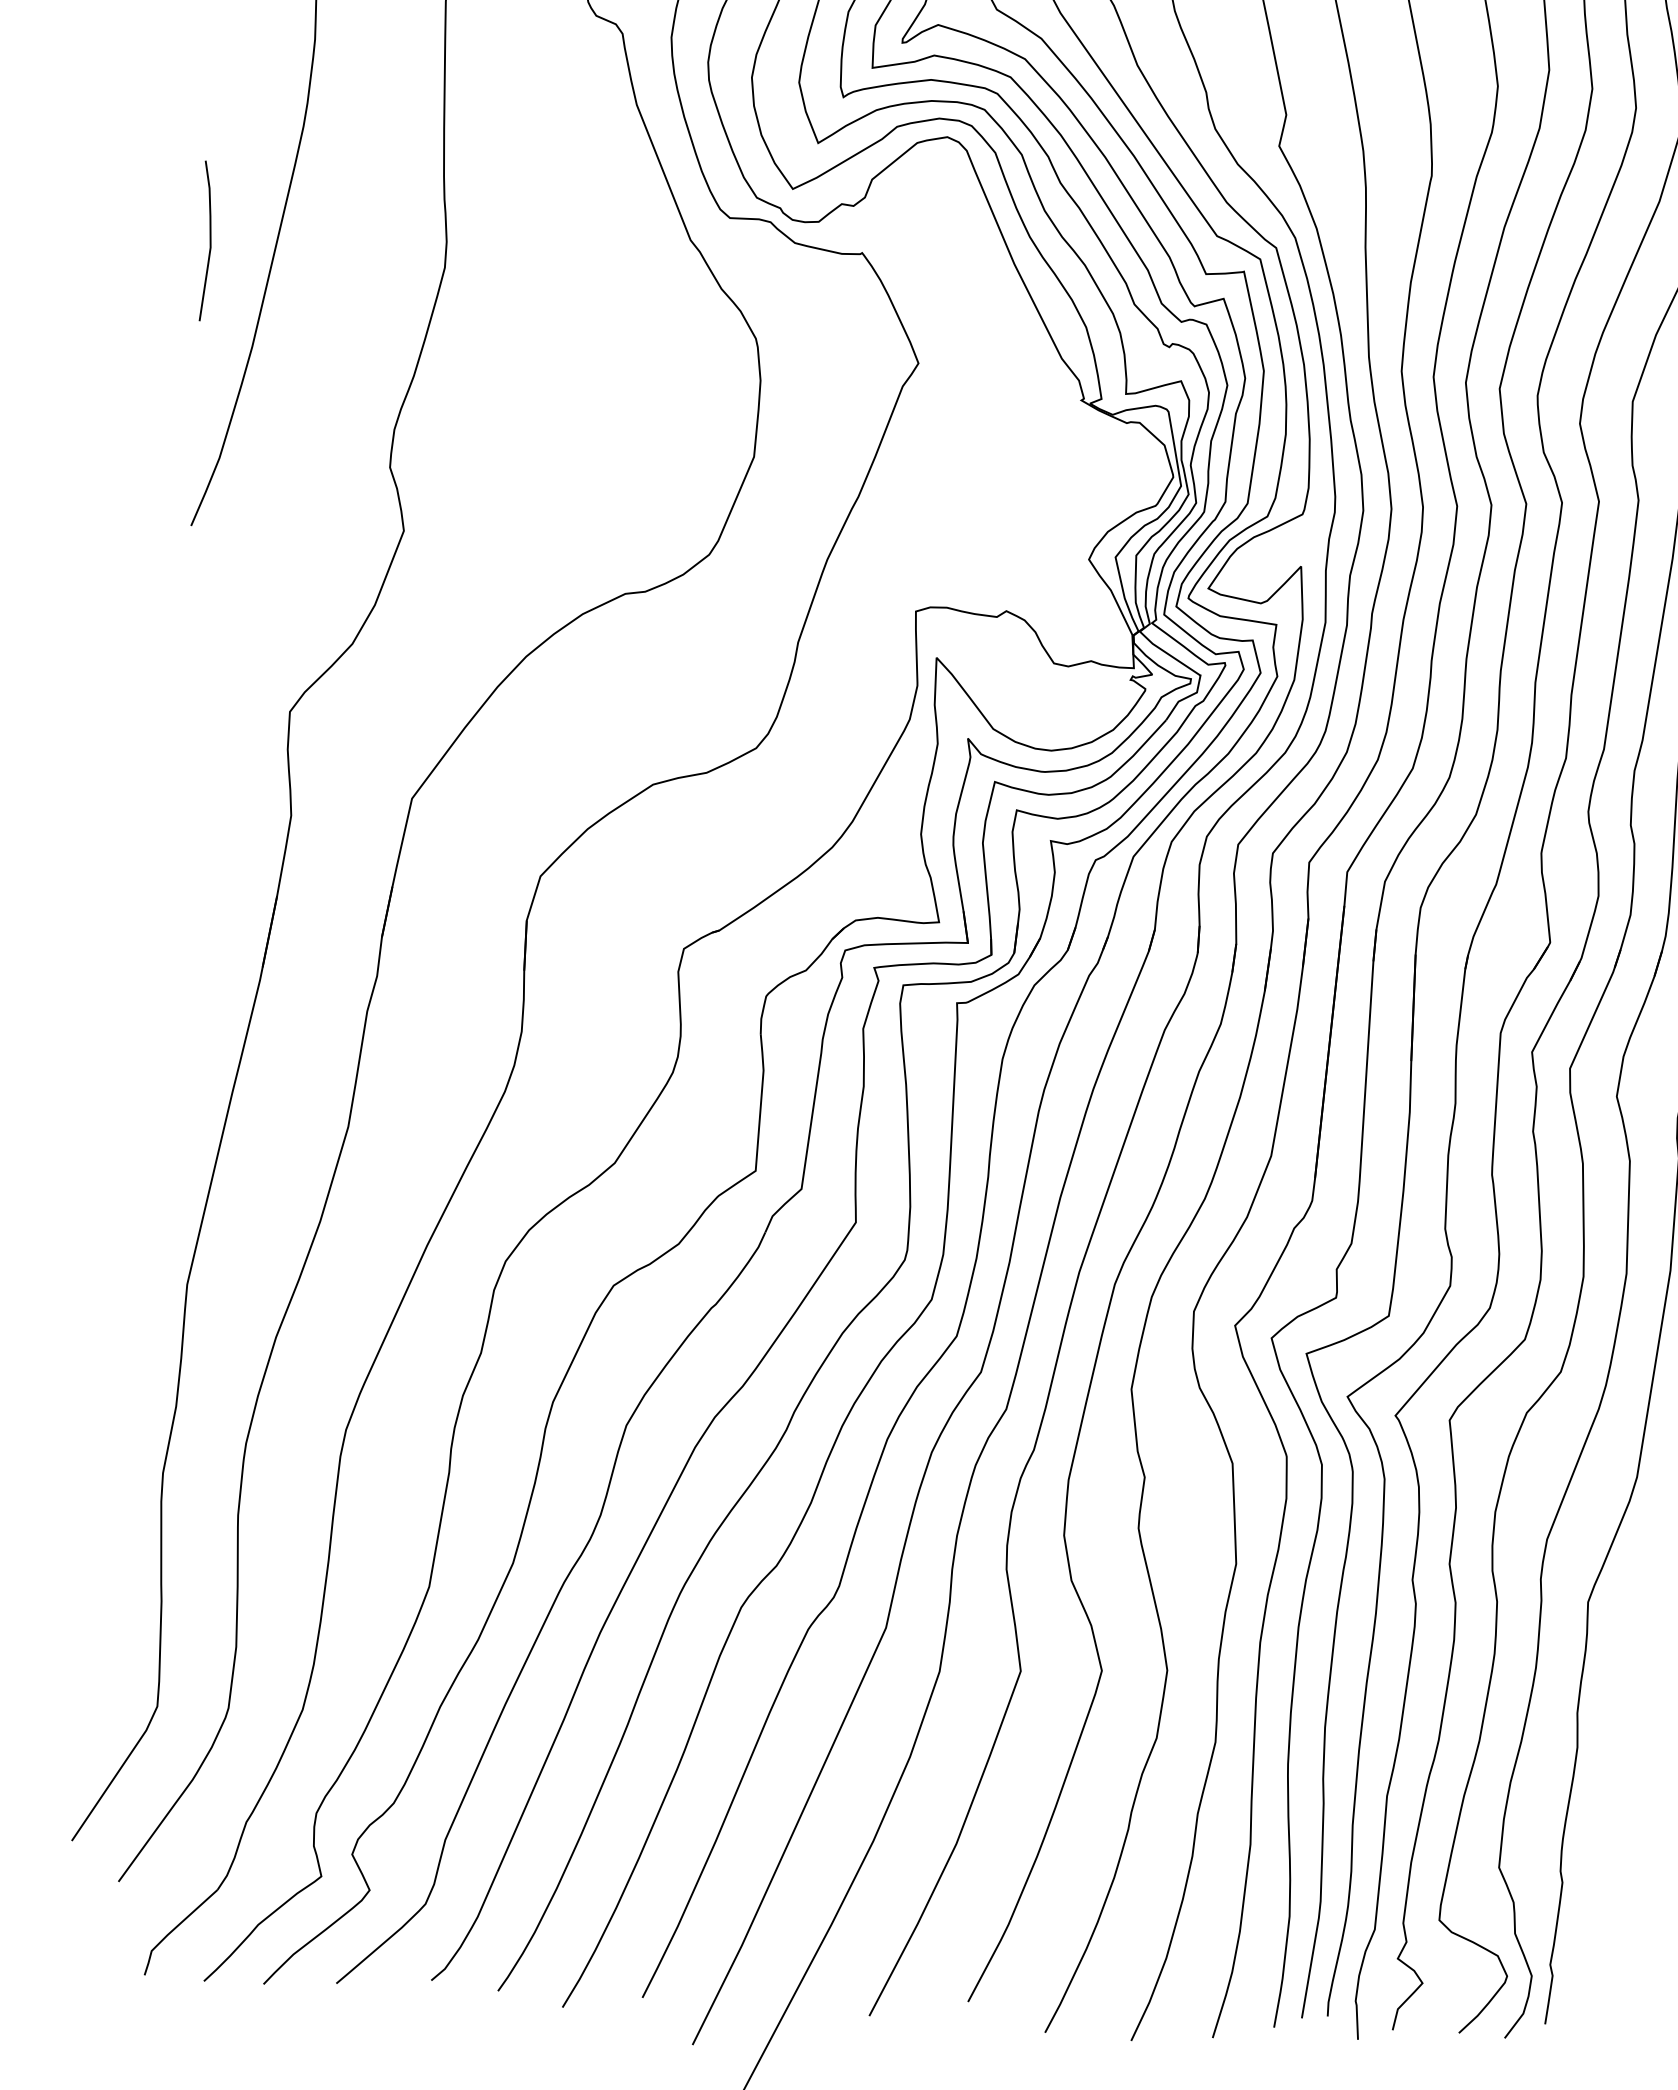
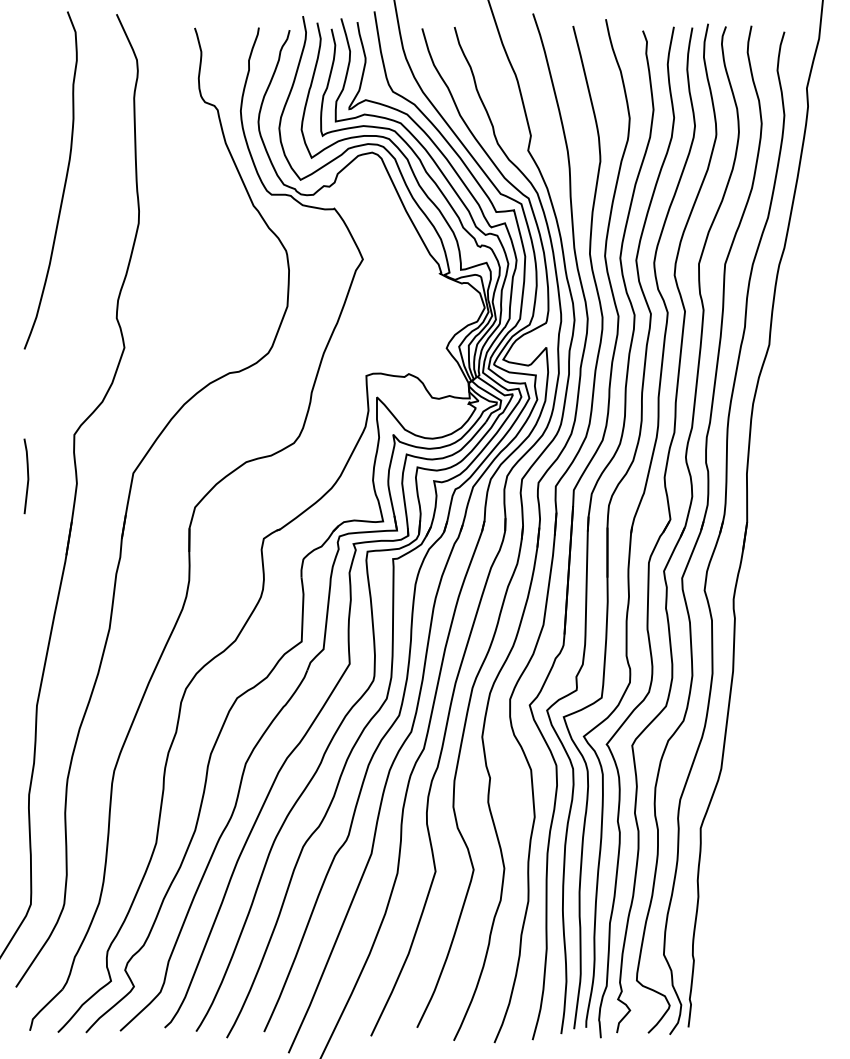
curve: (208, 241) -> (27, 476), moved

